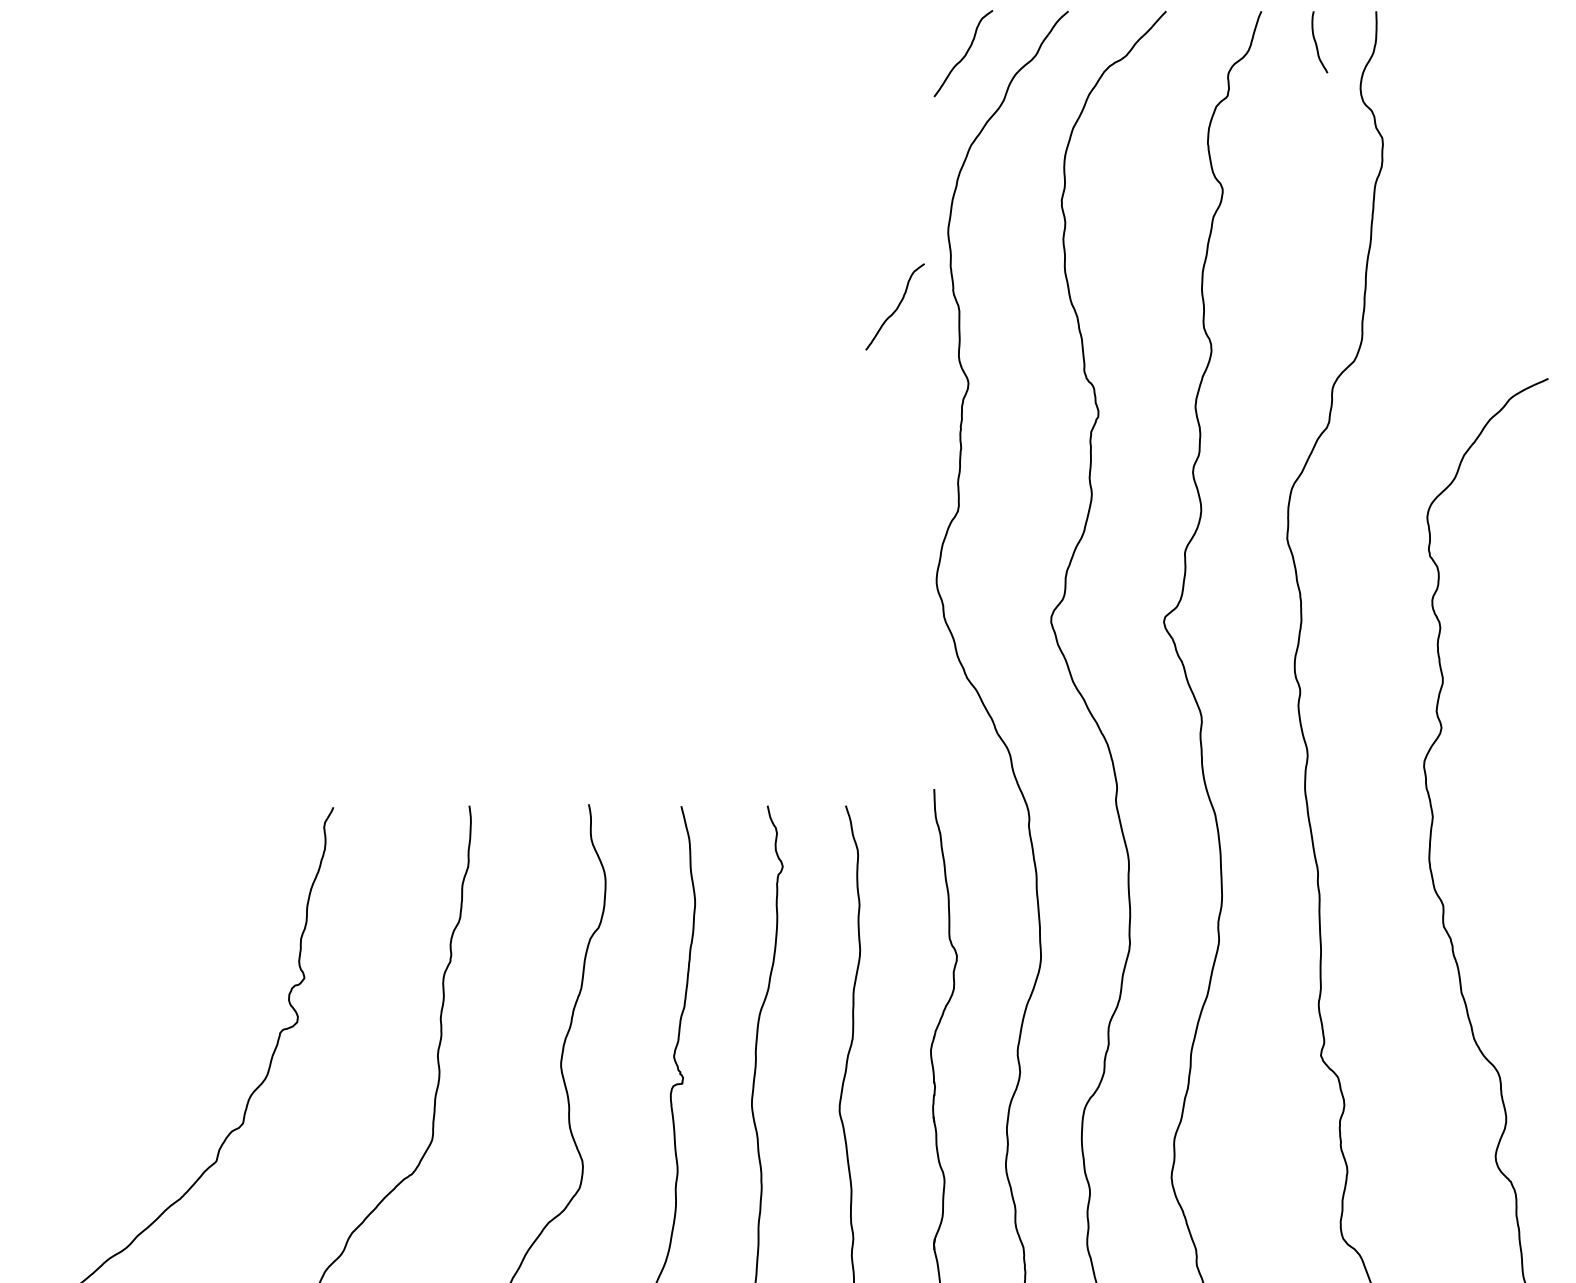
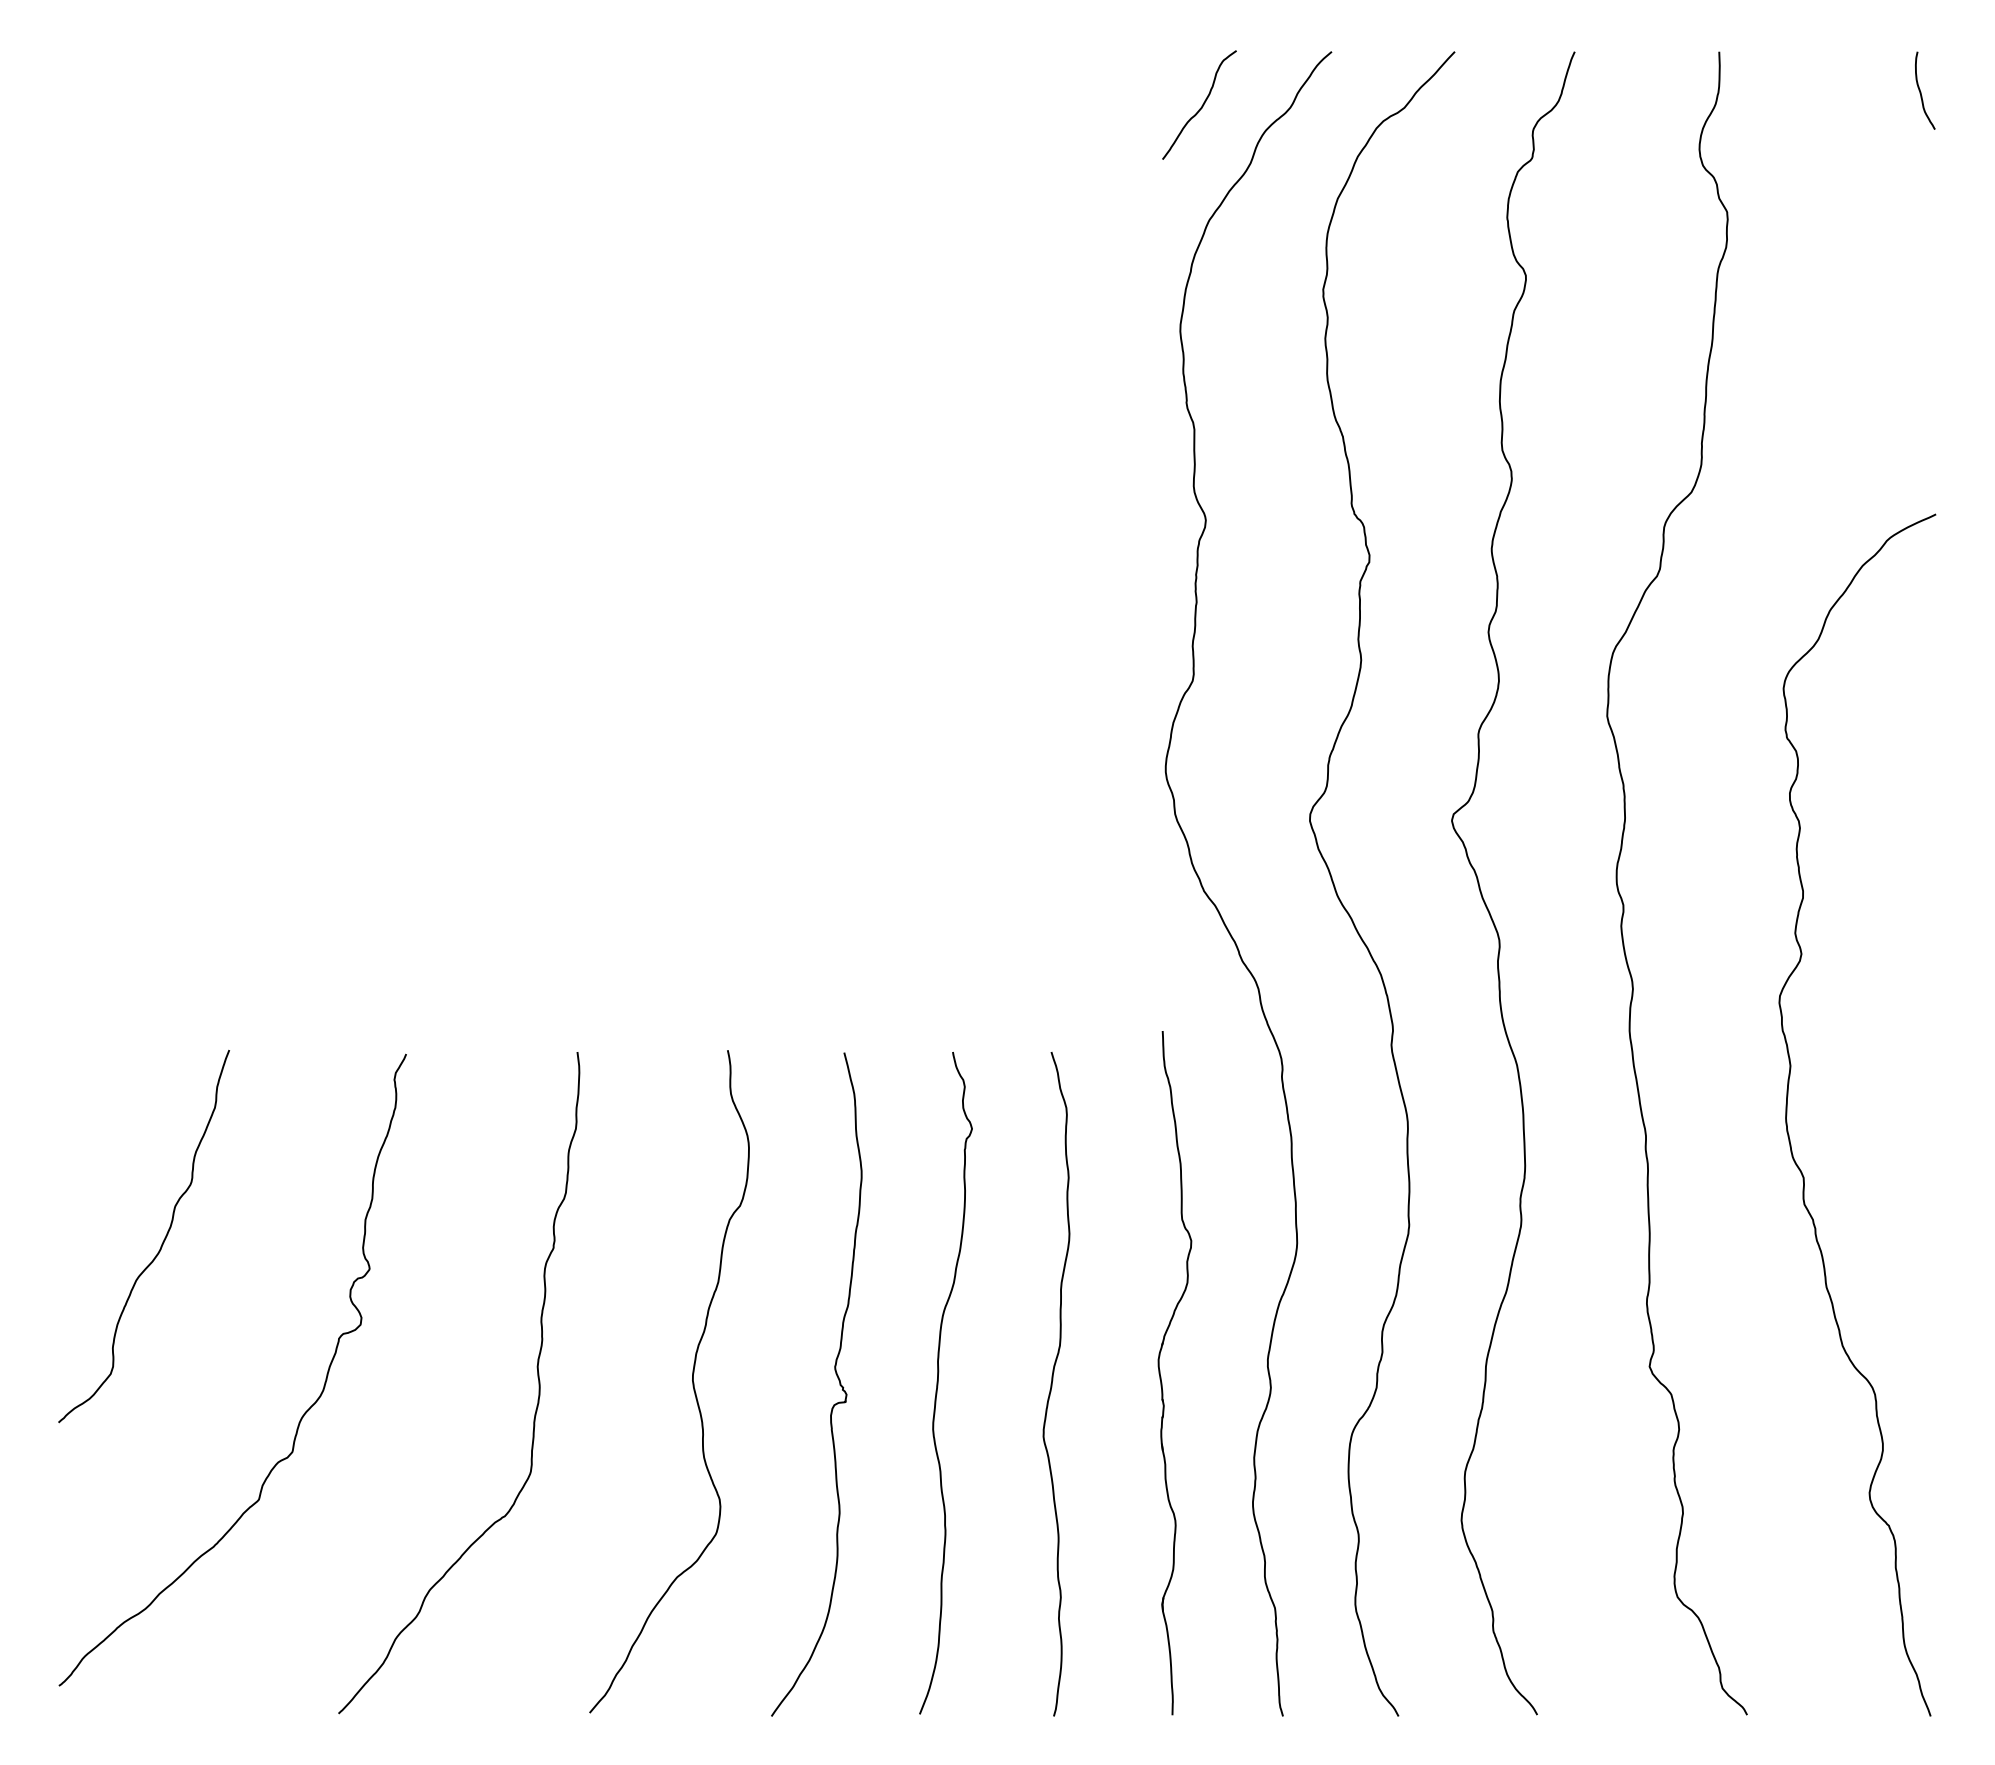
curve: (1316, 42) -> (1921, 91), moved
curve: (896, 307) -> (1115, 424), removed
curve: (139, 956) -> (162, 1241), added

